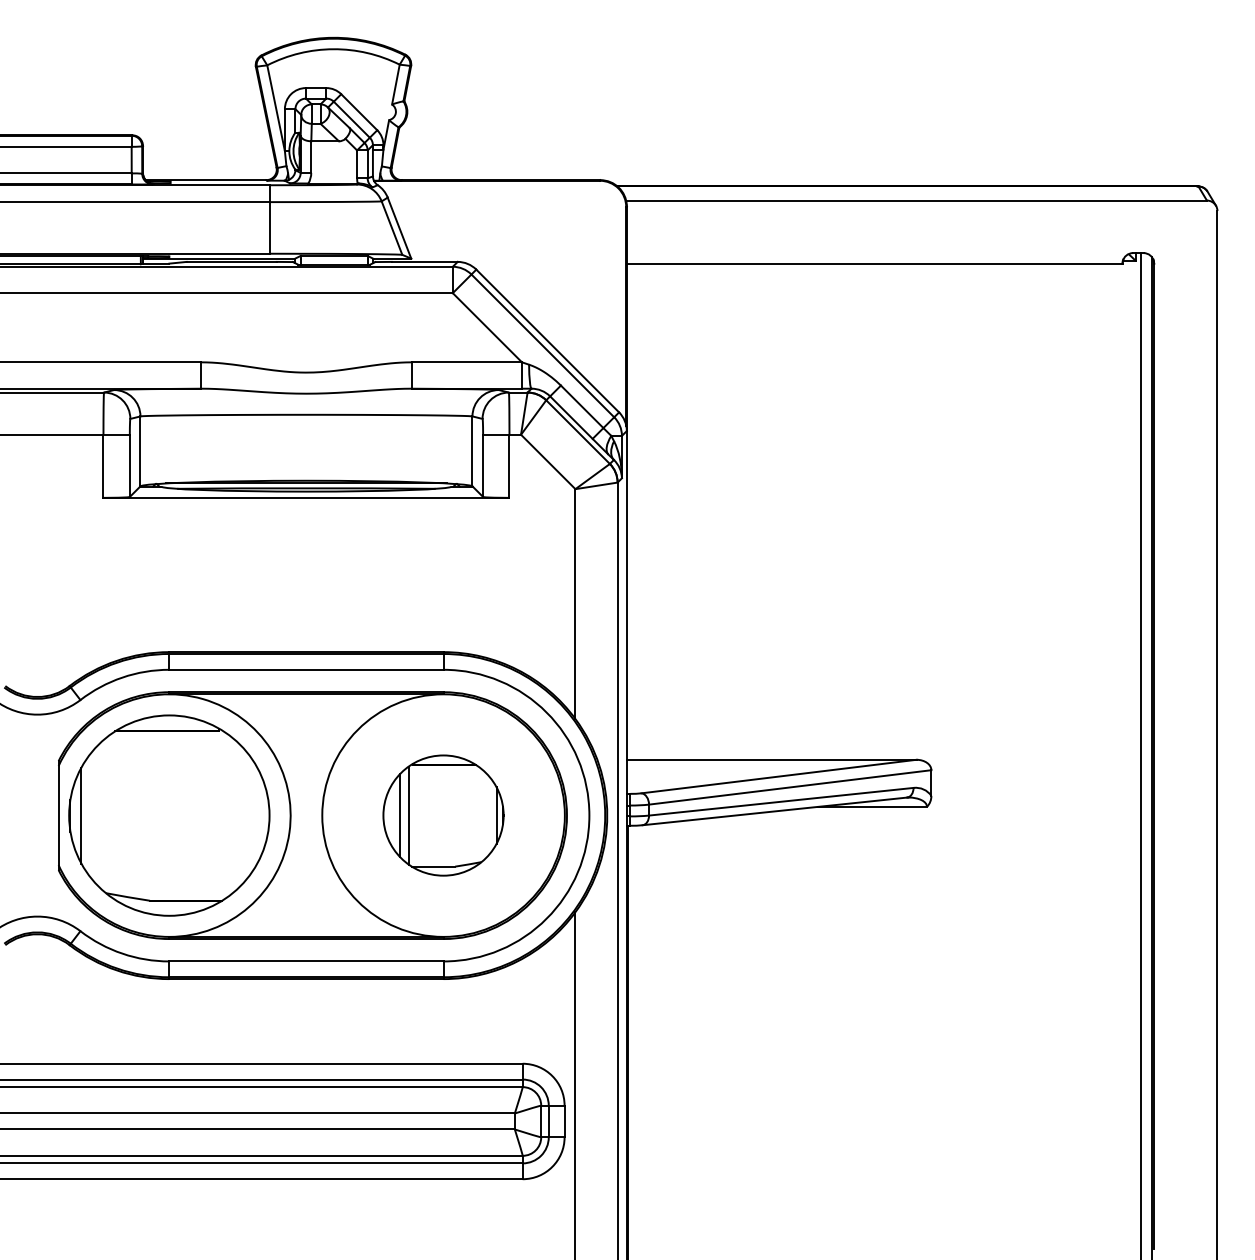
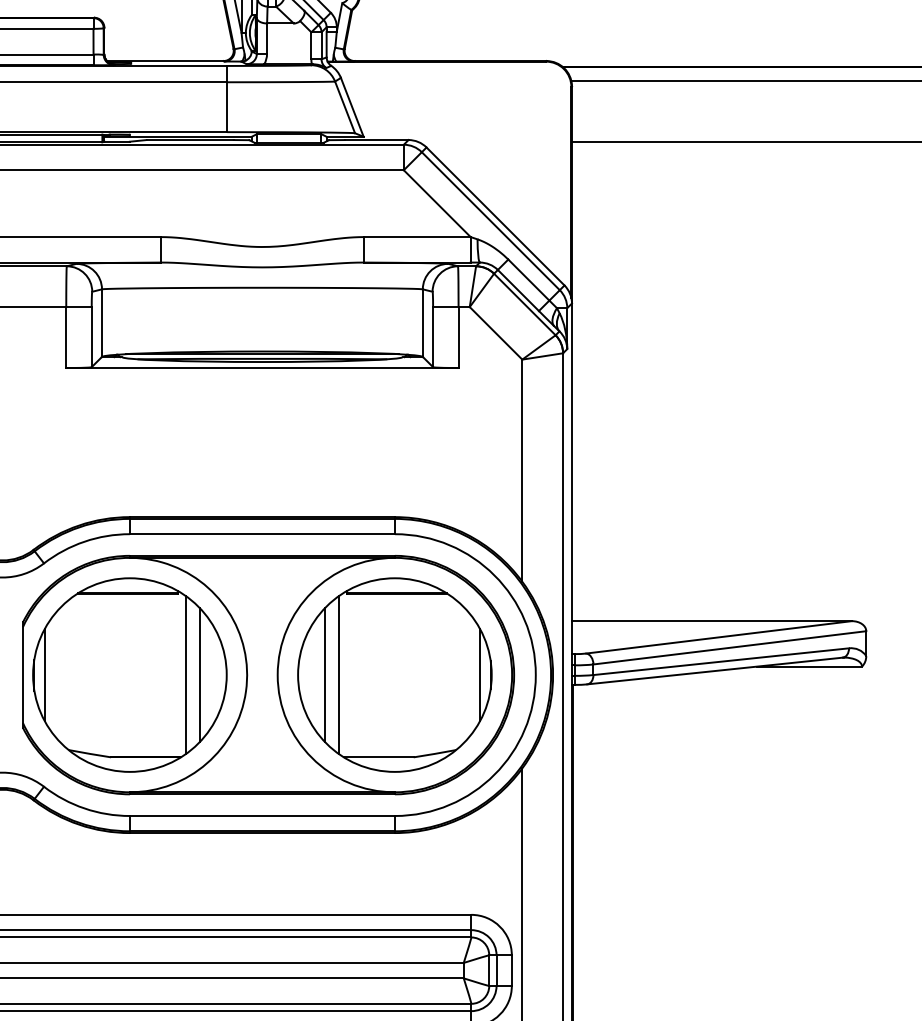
line: (227, 815) -> (186, 674), added
line: (241, 815) -> (199, 674), added
part: (443, 815) -> (394, 674), size x1.67

